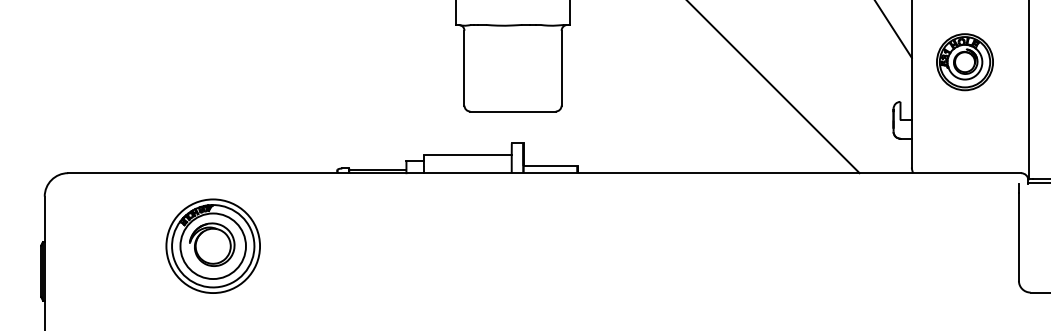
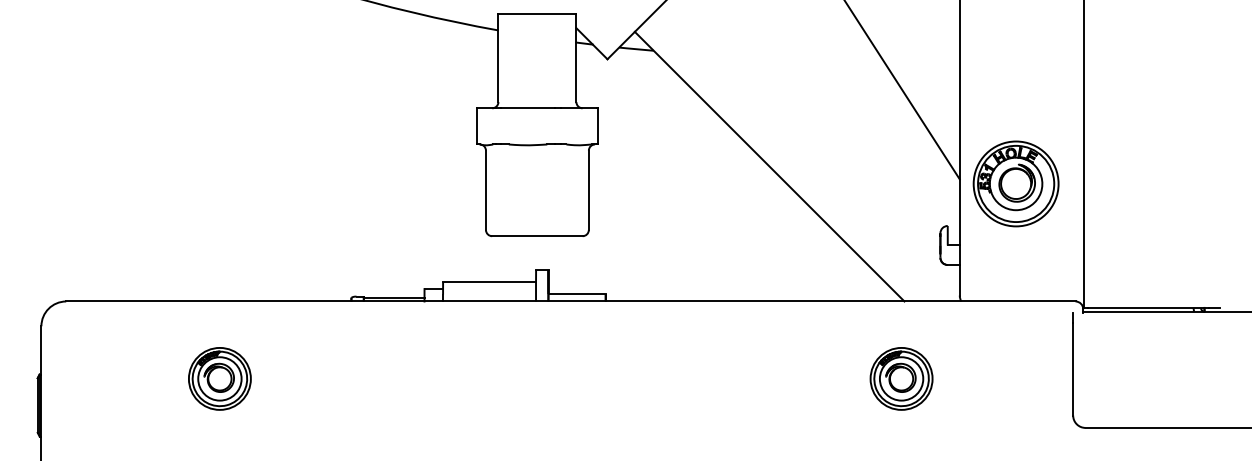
part: (964, 61) -> (1015, 183), size x1.43
part: (212, 245) -> (219, 378), size x0.62
part: (856, 245) -> (901, 378), added

